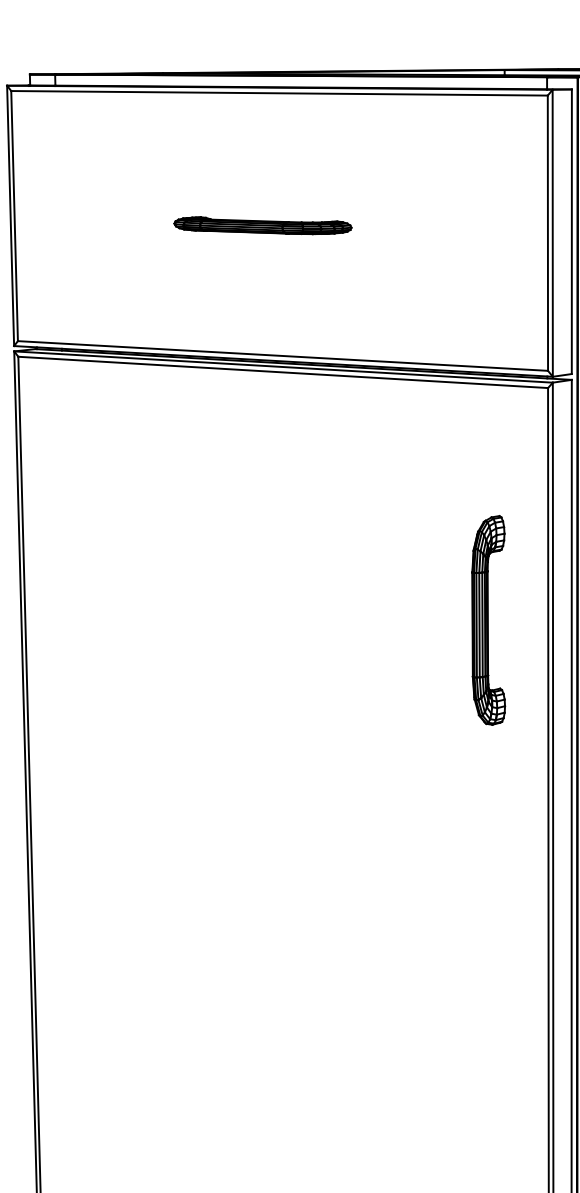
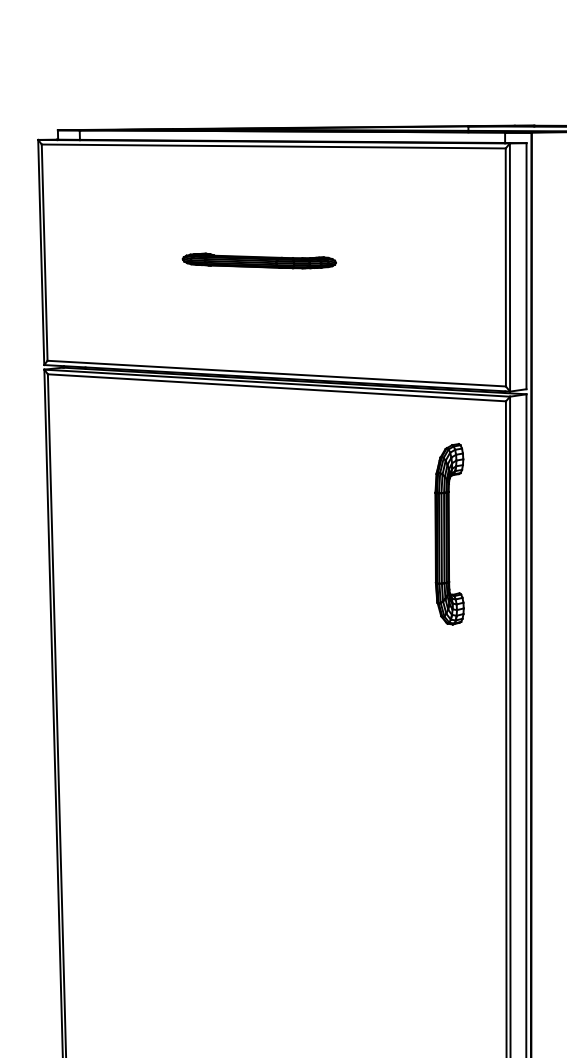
part: (488, 620) -> (449, 534), moved

